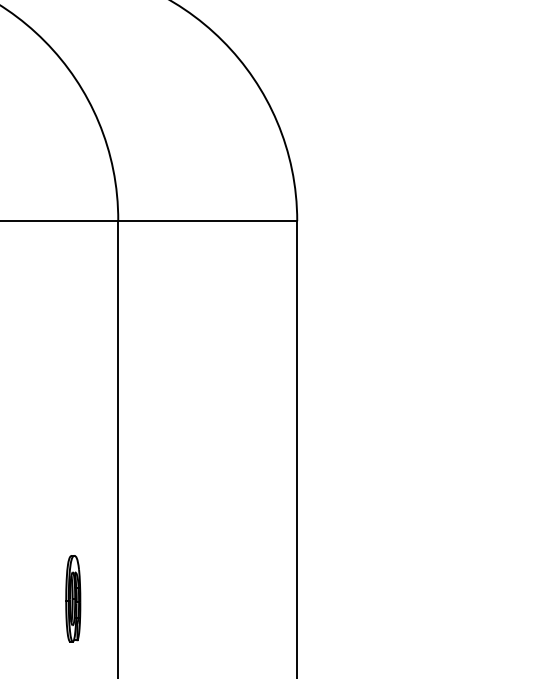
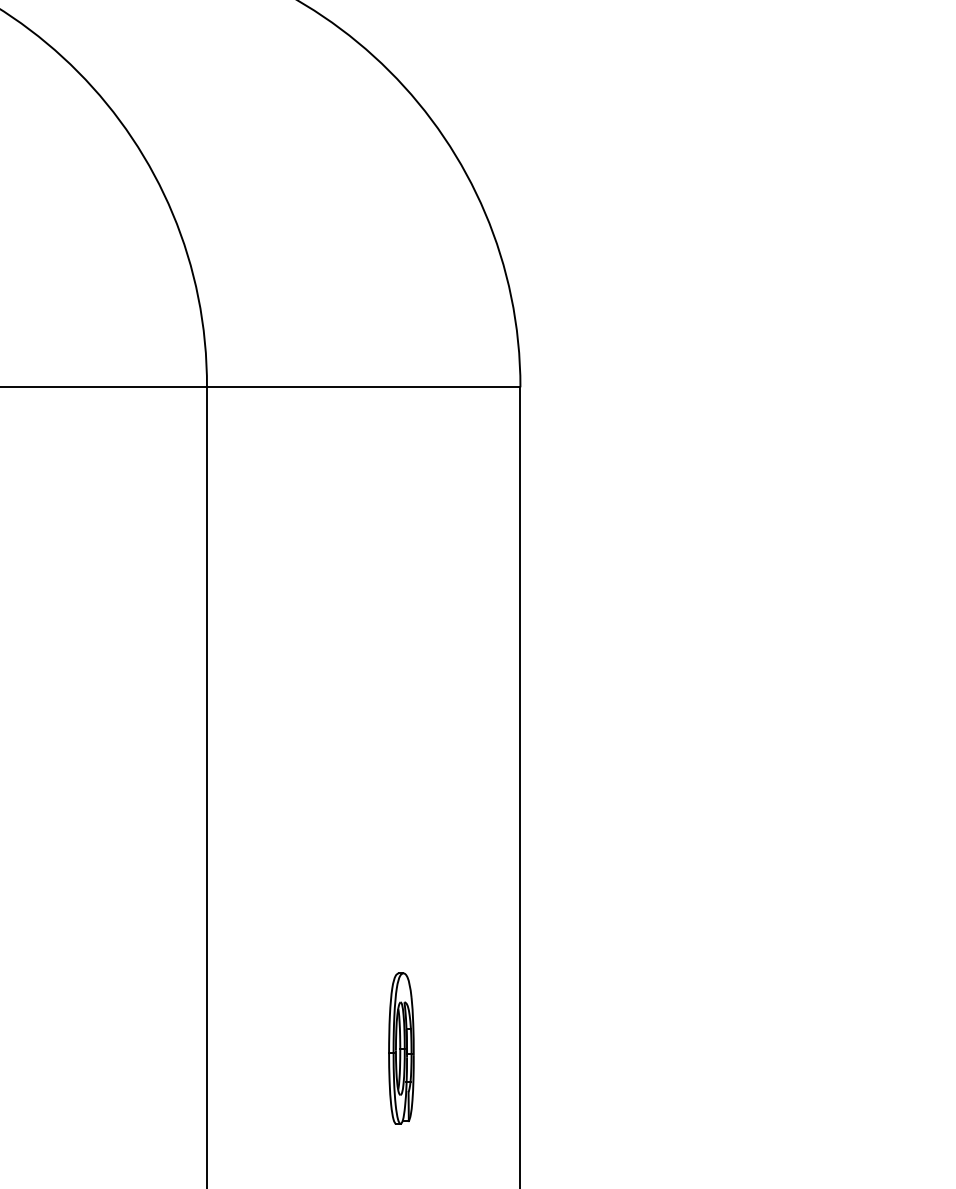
part: (73, 598) -> (401, 1048), moved

